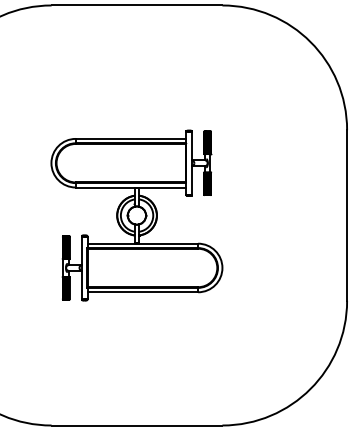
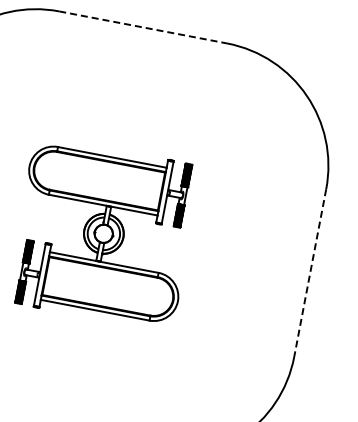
line: (137, 5) -> (143, 27), solid -> dashed
line: (347, 215) -> (310, 273), solid -> dashed

